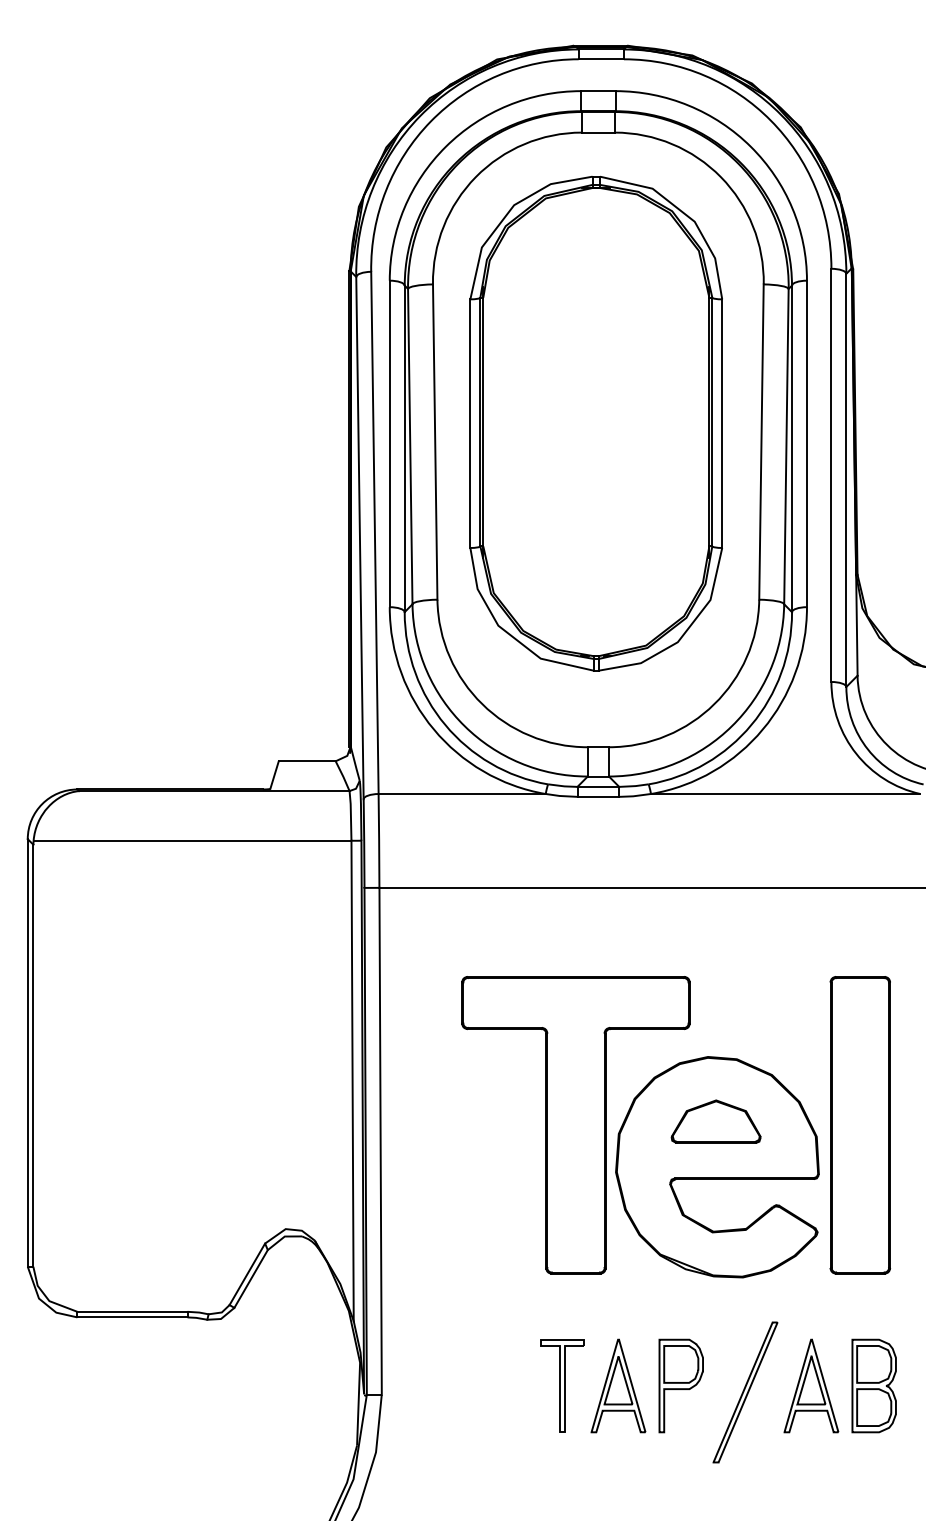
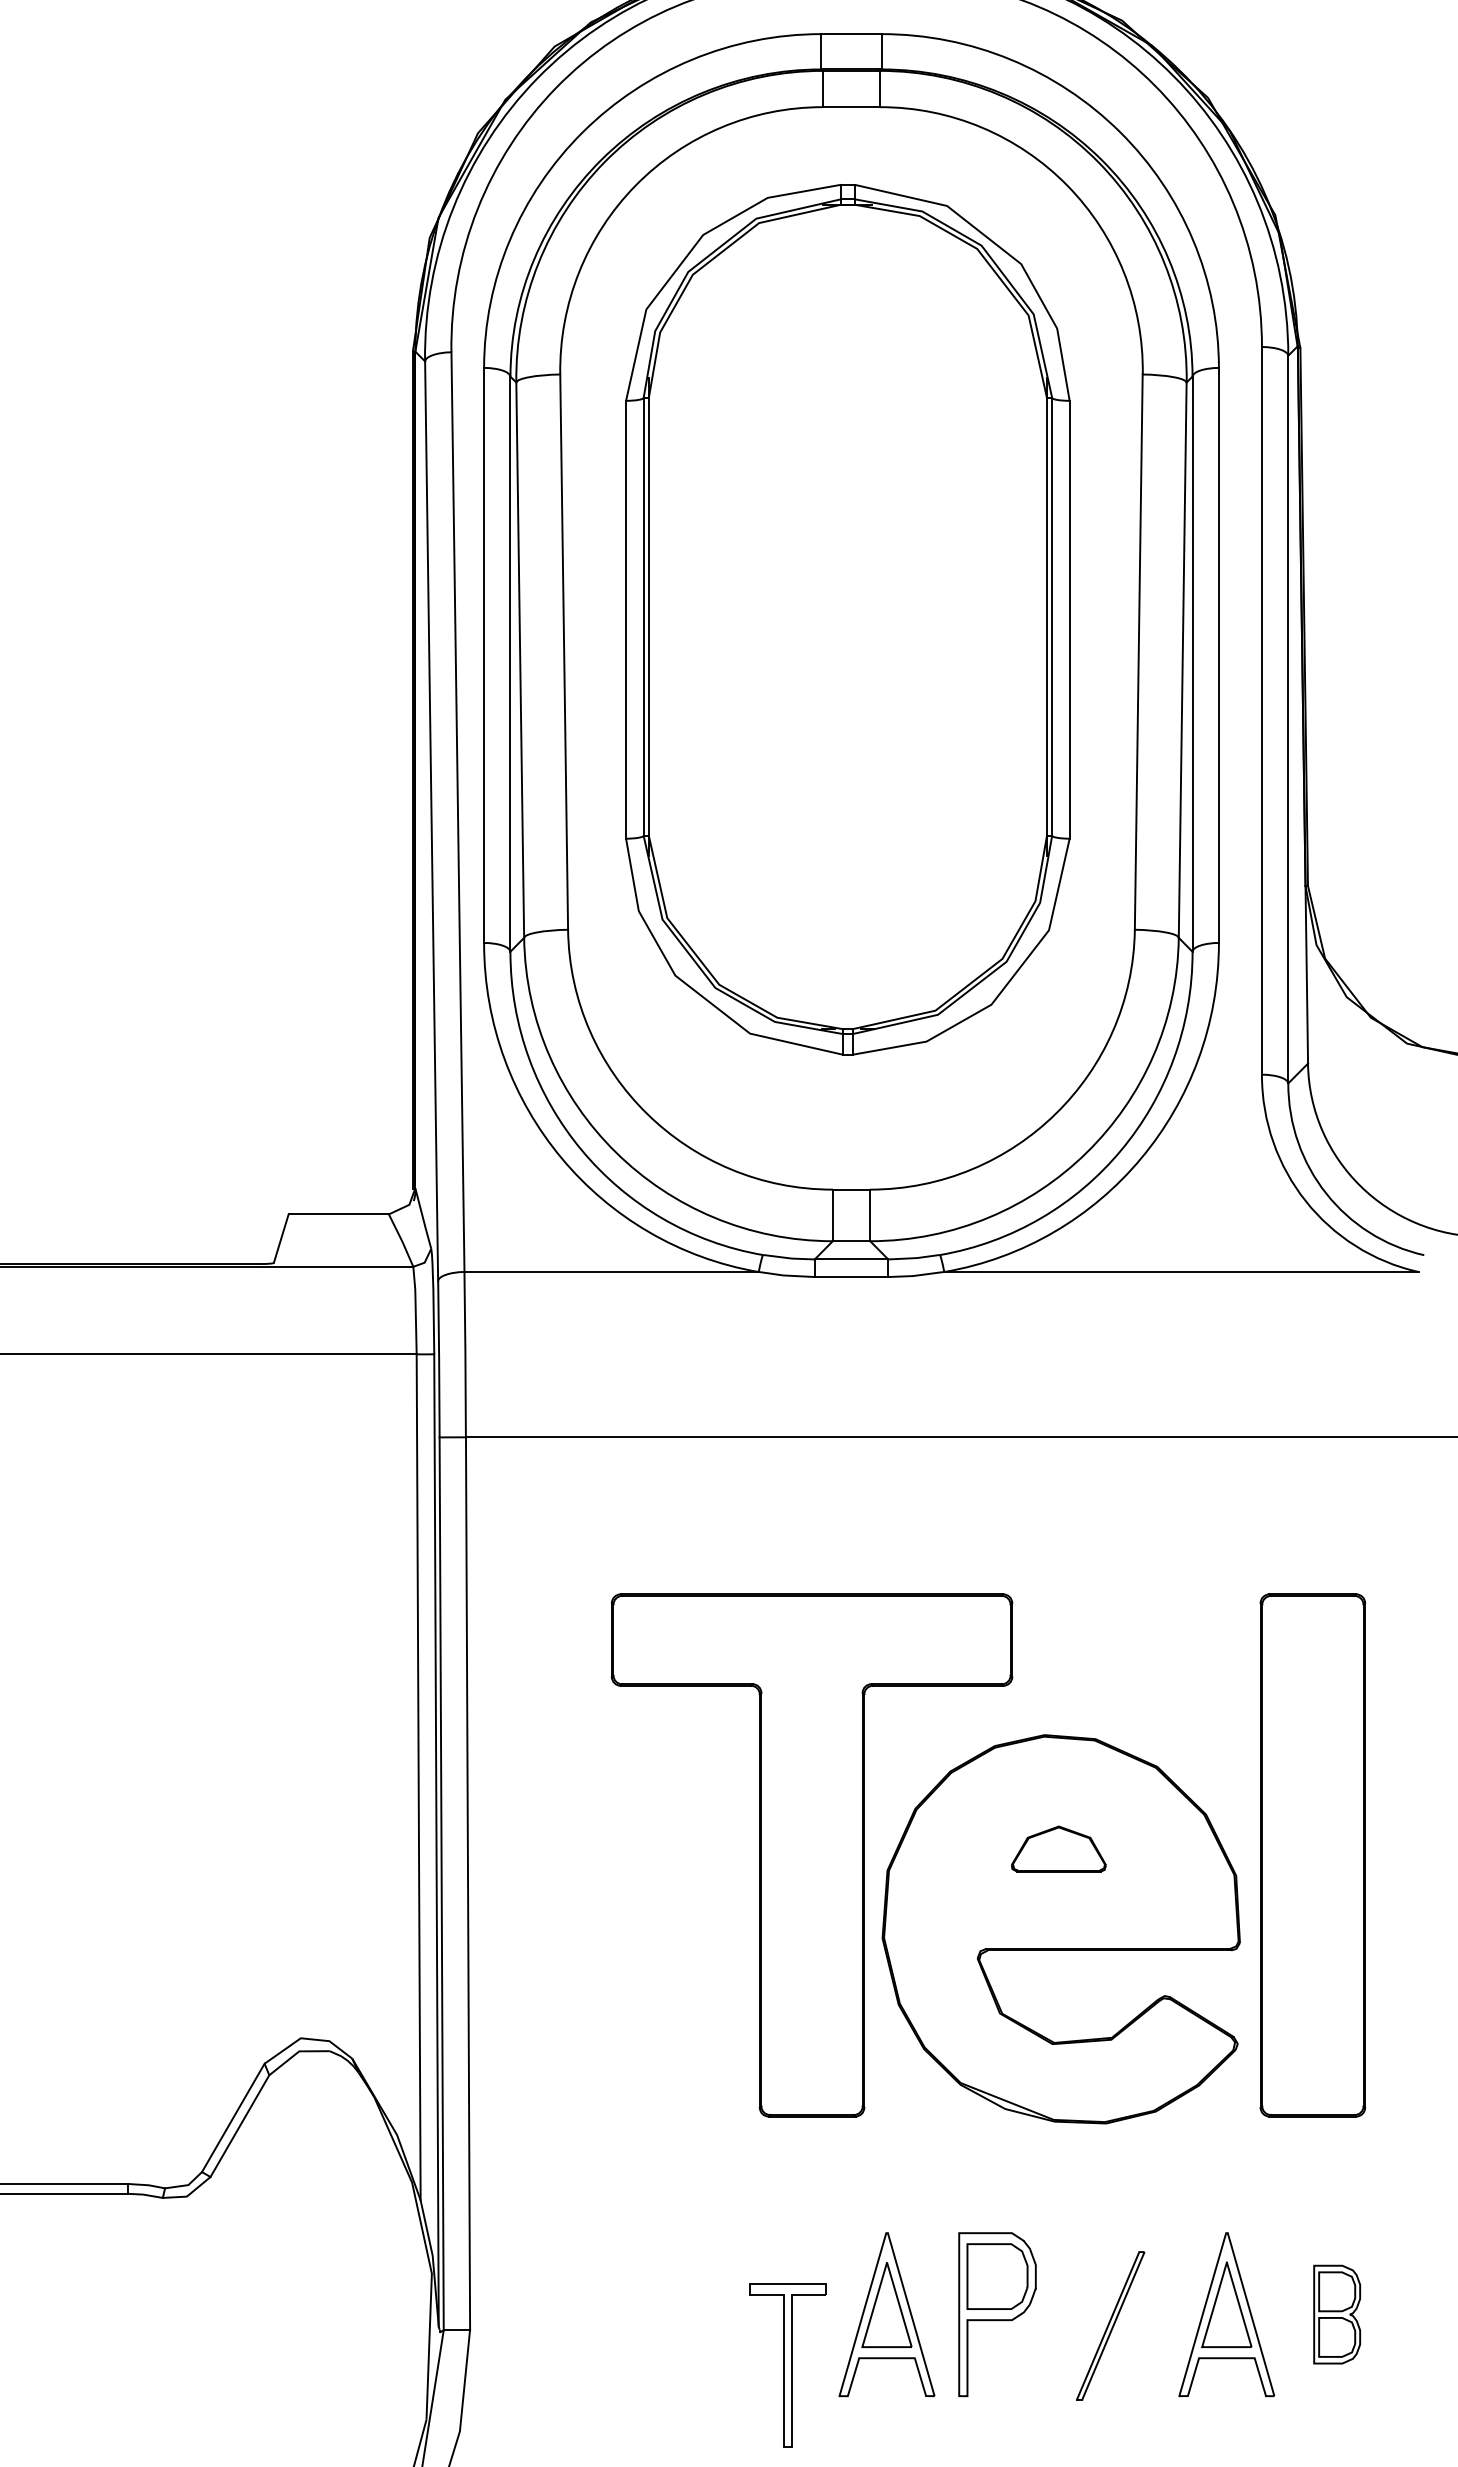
part: (715, 1121) -> (1057, 1848), size x0.6
part: (562, 1385) -> (788, 2364), moved
part: (873, 1385) -> (1336, 2313), size x0.6
part: (745, 1392) -> (1110, 2326), size x0.6

